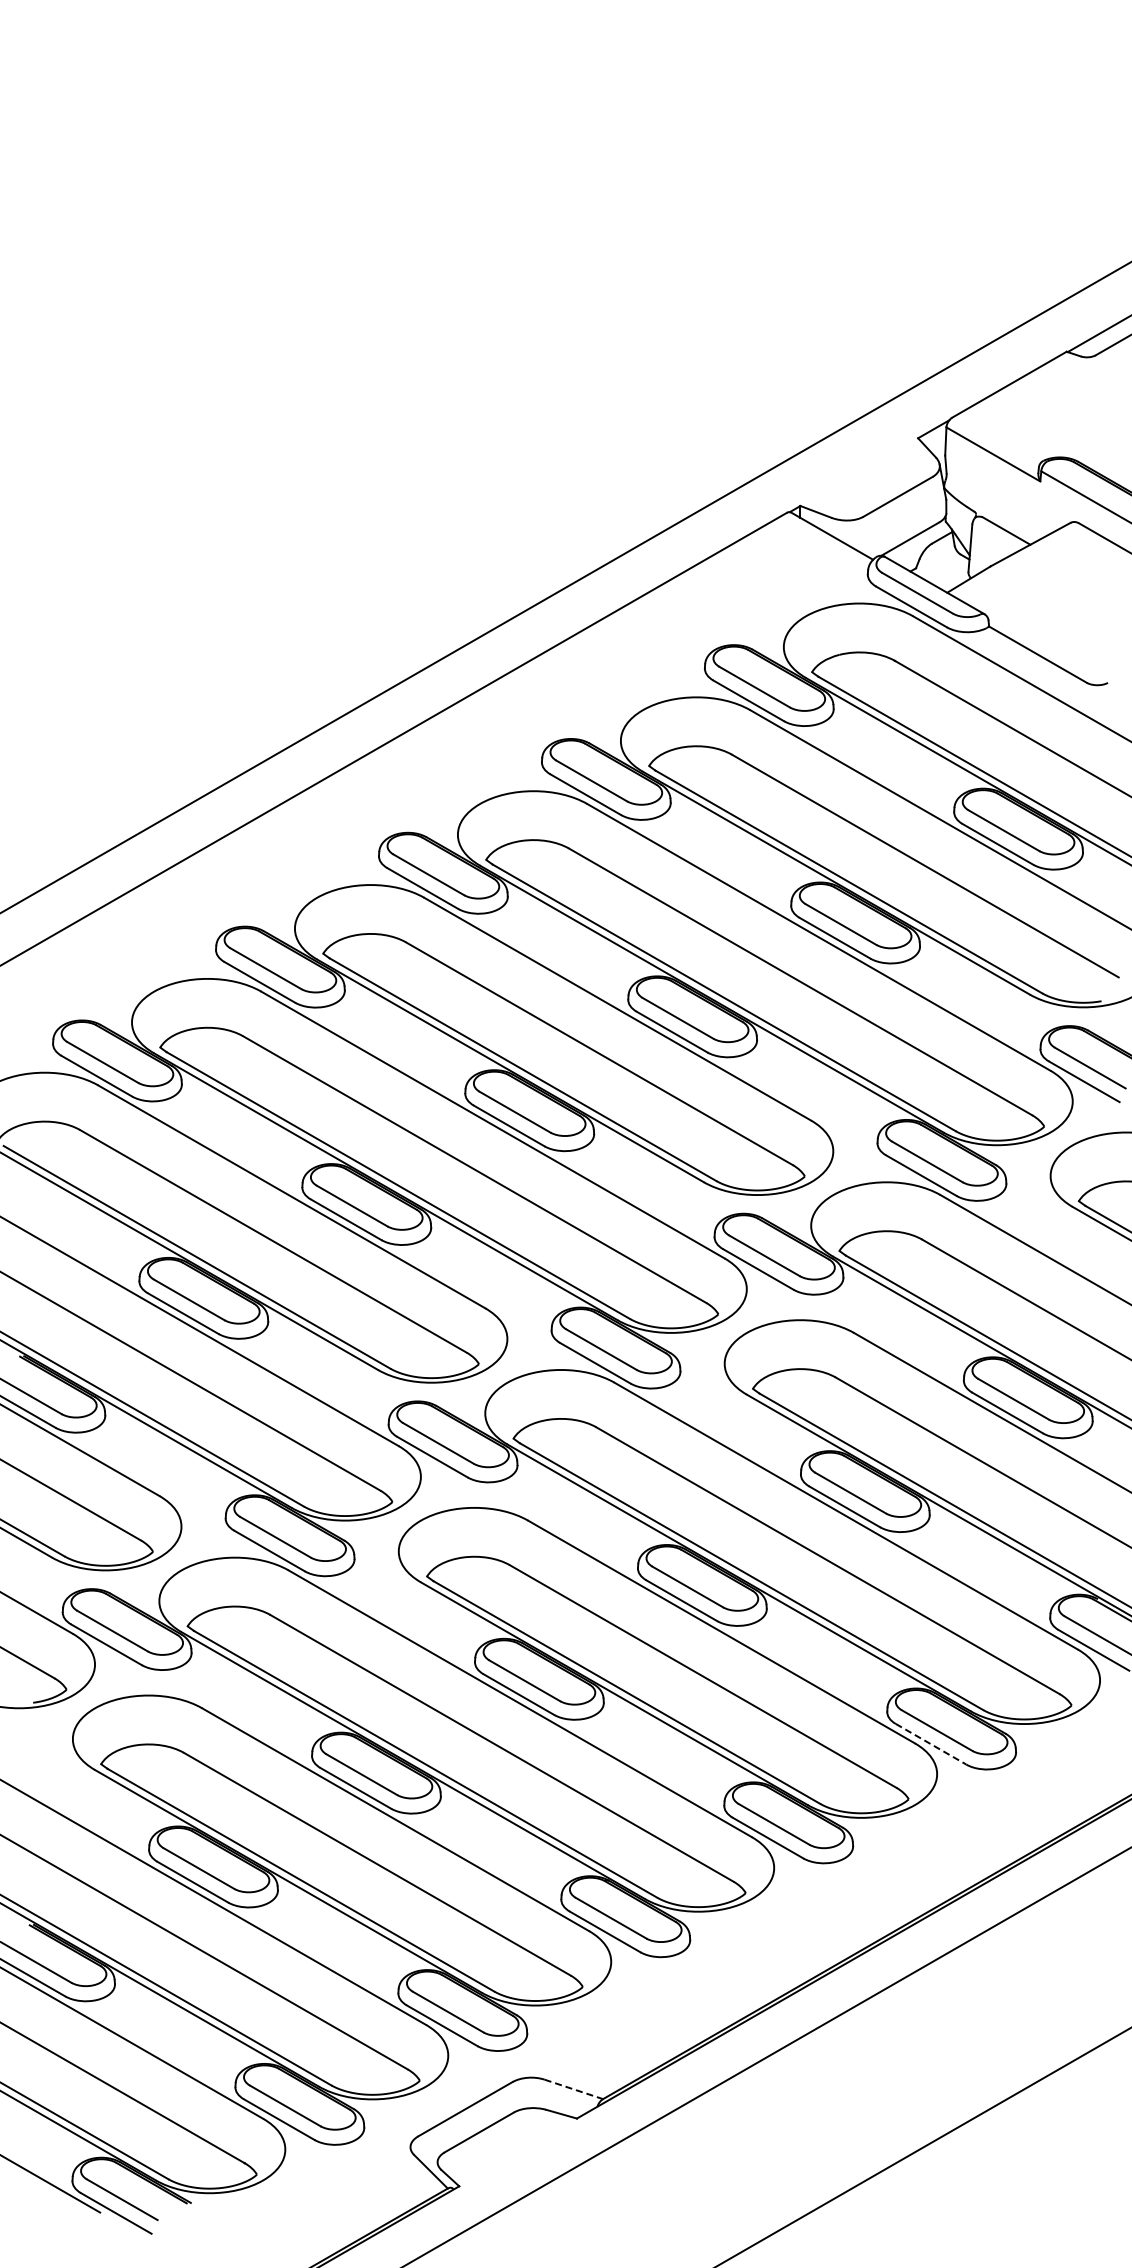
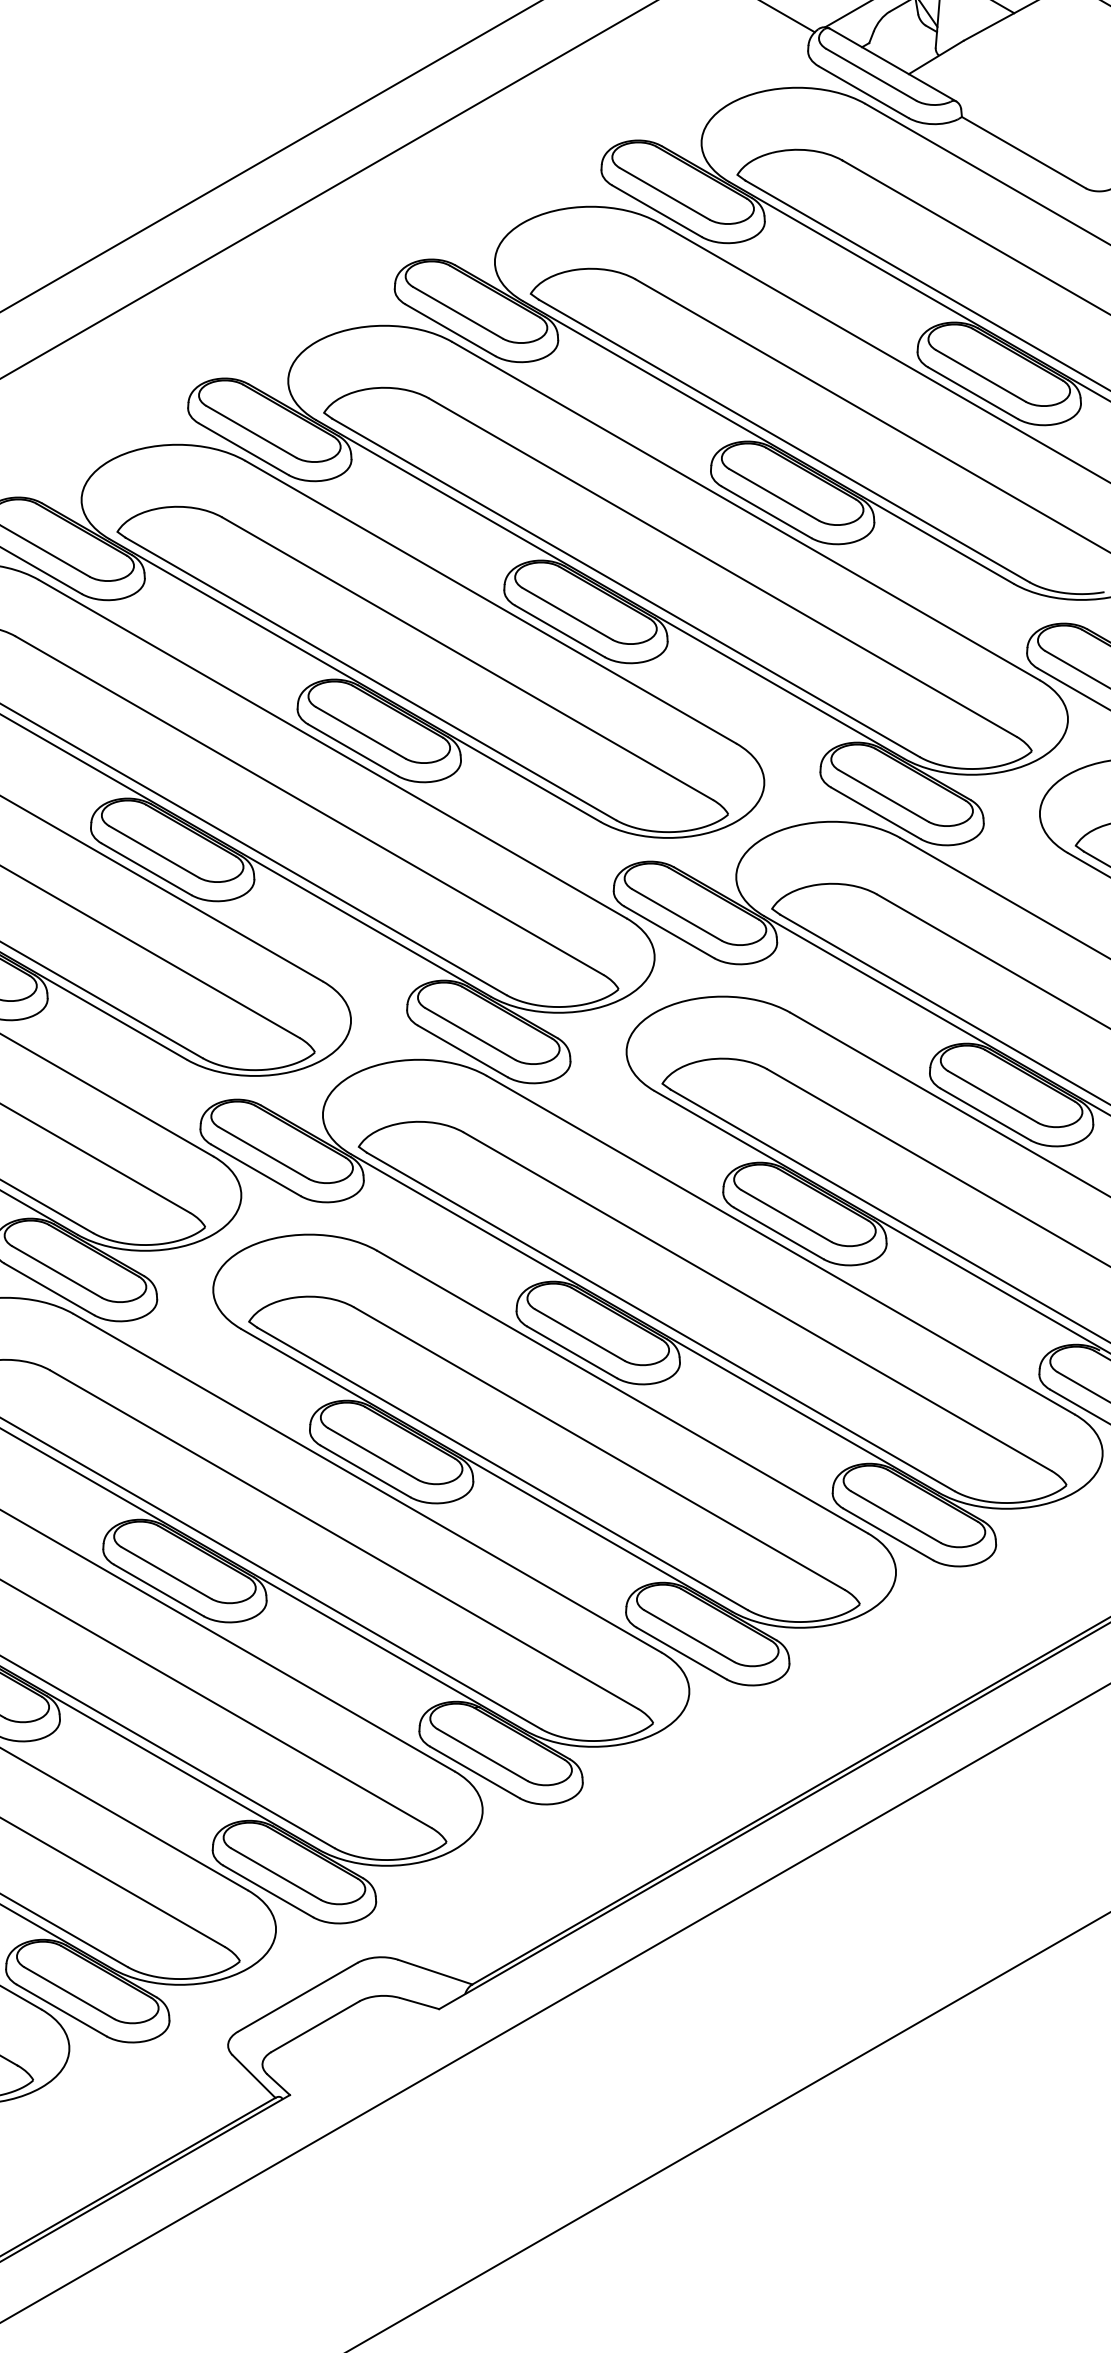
line: (931, 1744) -> (888, 1534), dashed -> solid
line: (573, 2089) -> (434, 1972), dashed -> solid

